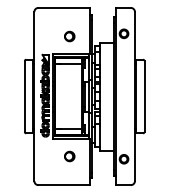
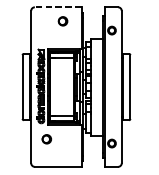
line: (64, 7) -> (58, 6), solid -> dashed
part: (69, 36) -> (62, 21), moved
part: (69, 156) -> (46, 139), moved

